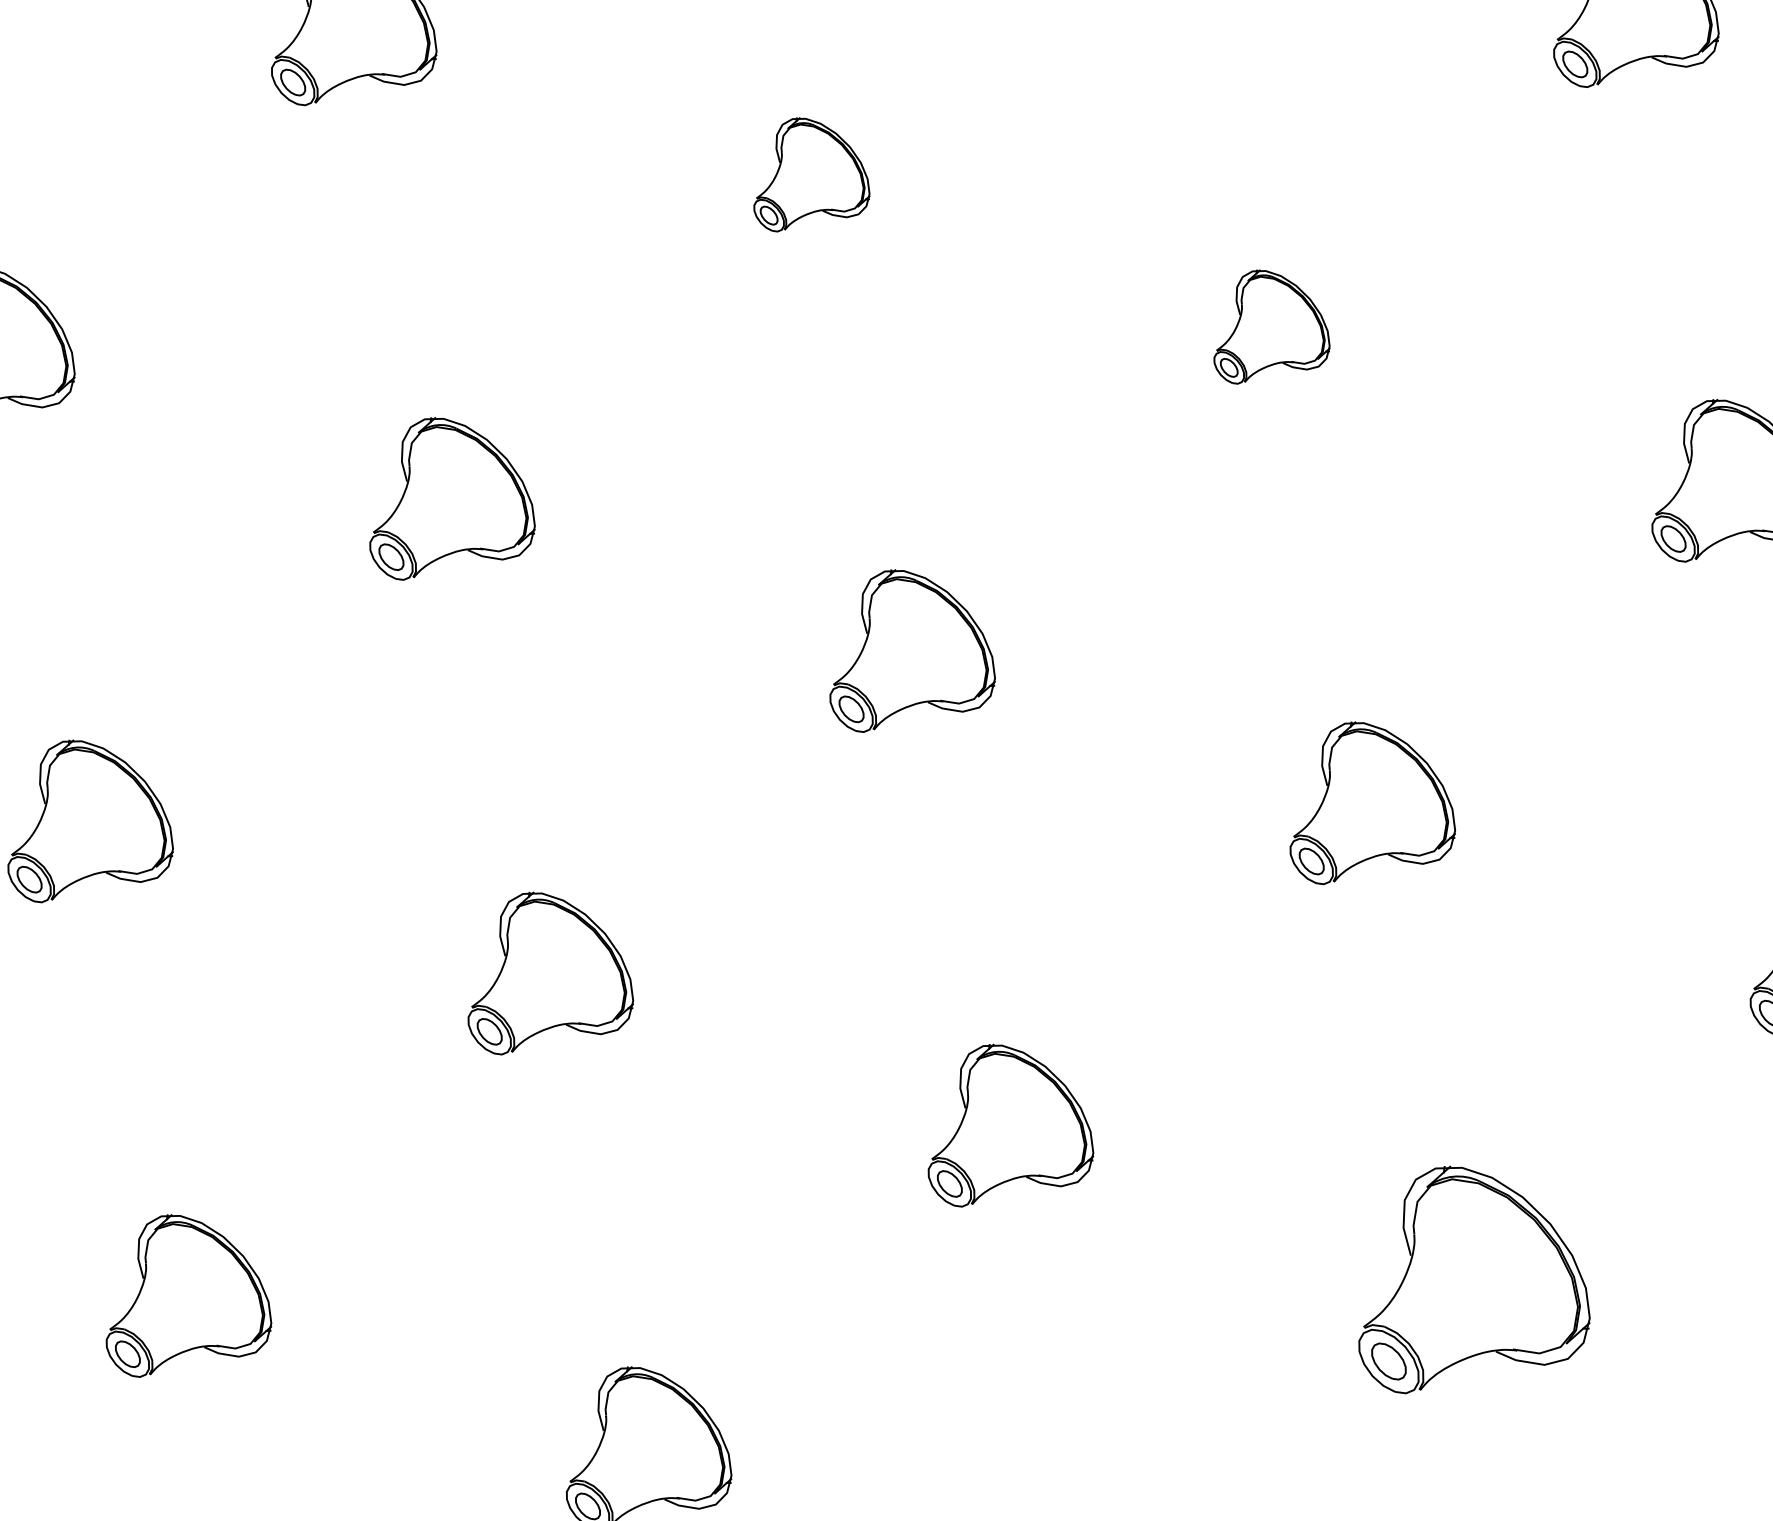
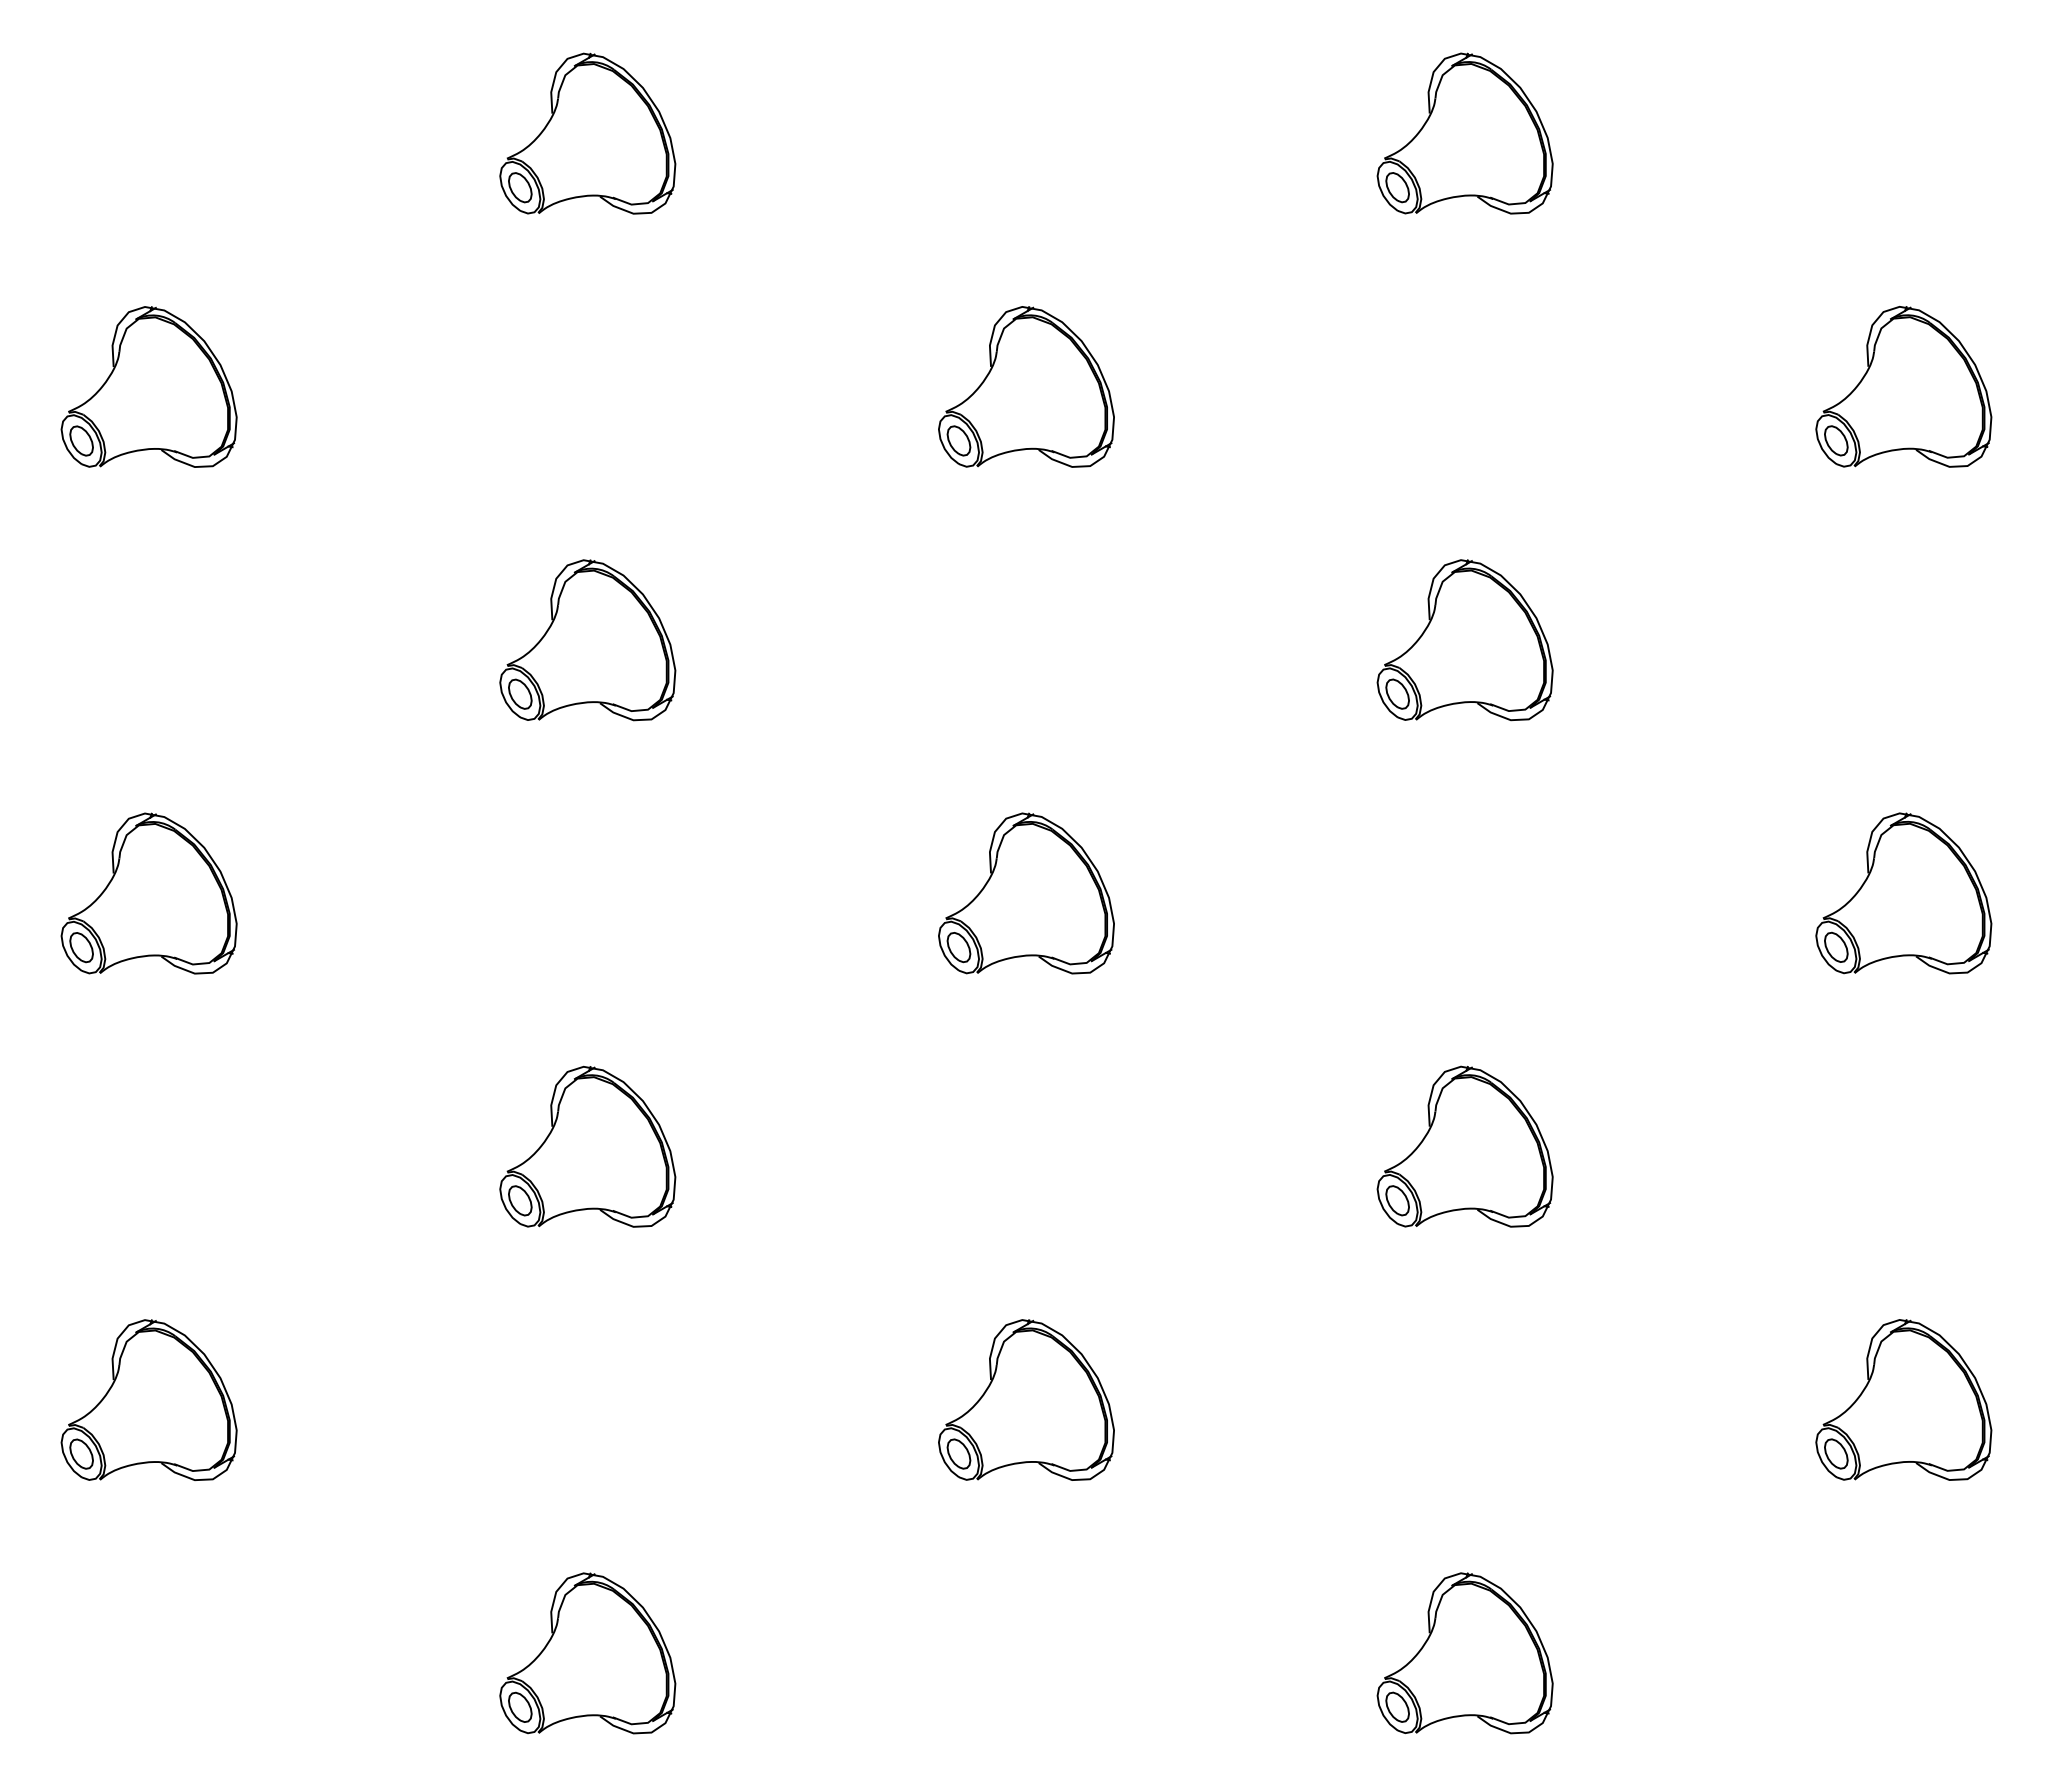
part: (805, 170) -> (1026, 386), size x1.43
part: (1265, 323) -> (1464, 640), size x1.43
part: (1462, 1272) -> (1464, 1653), size x0.71

